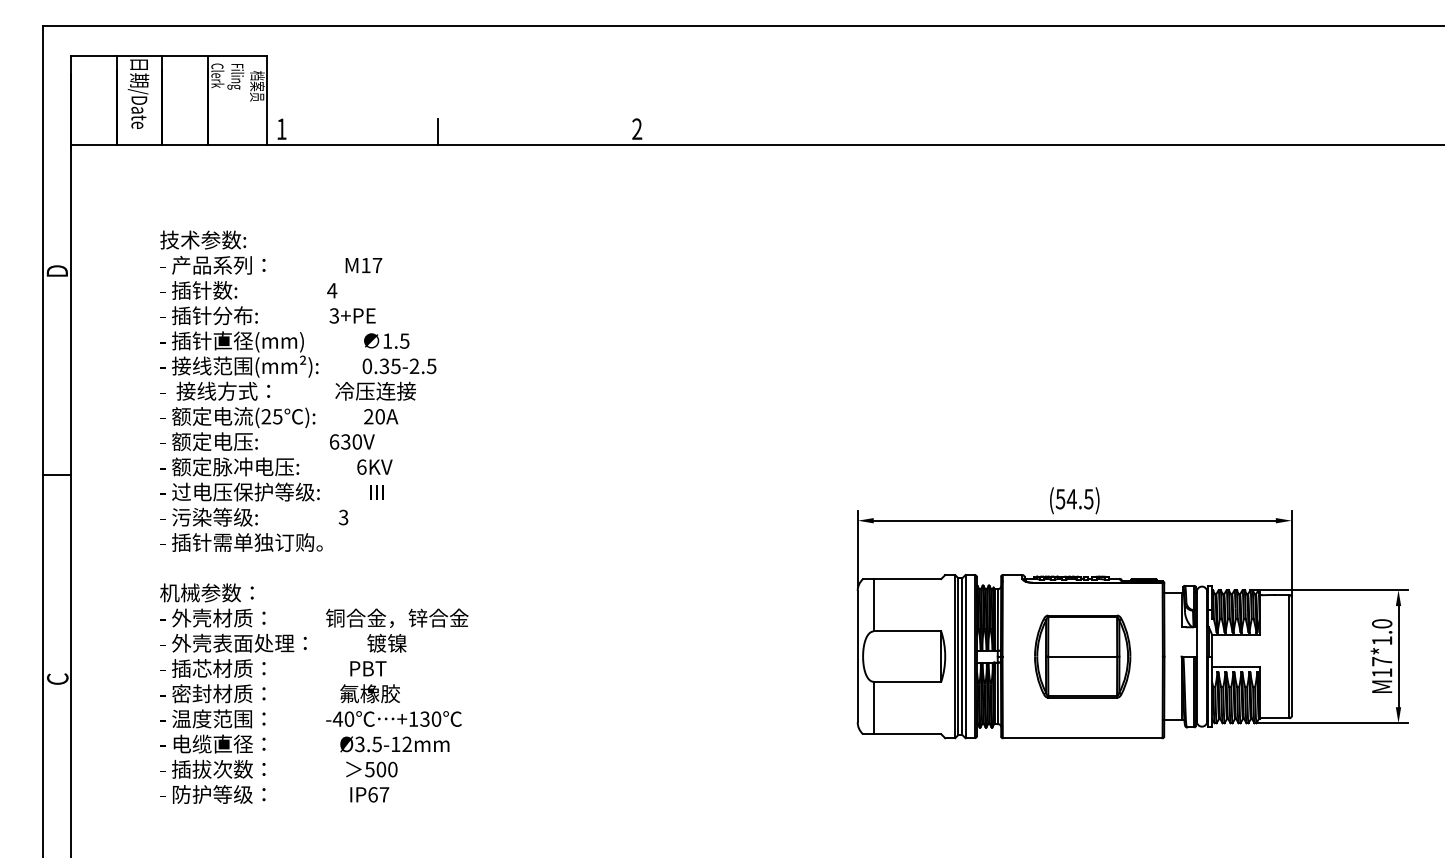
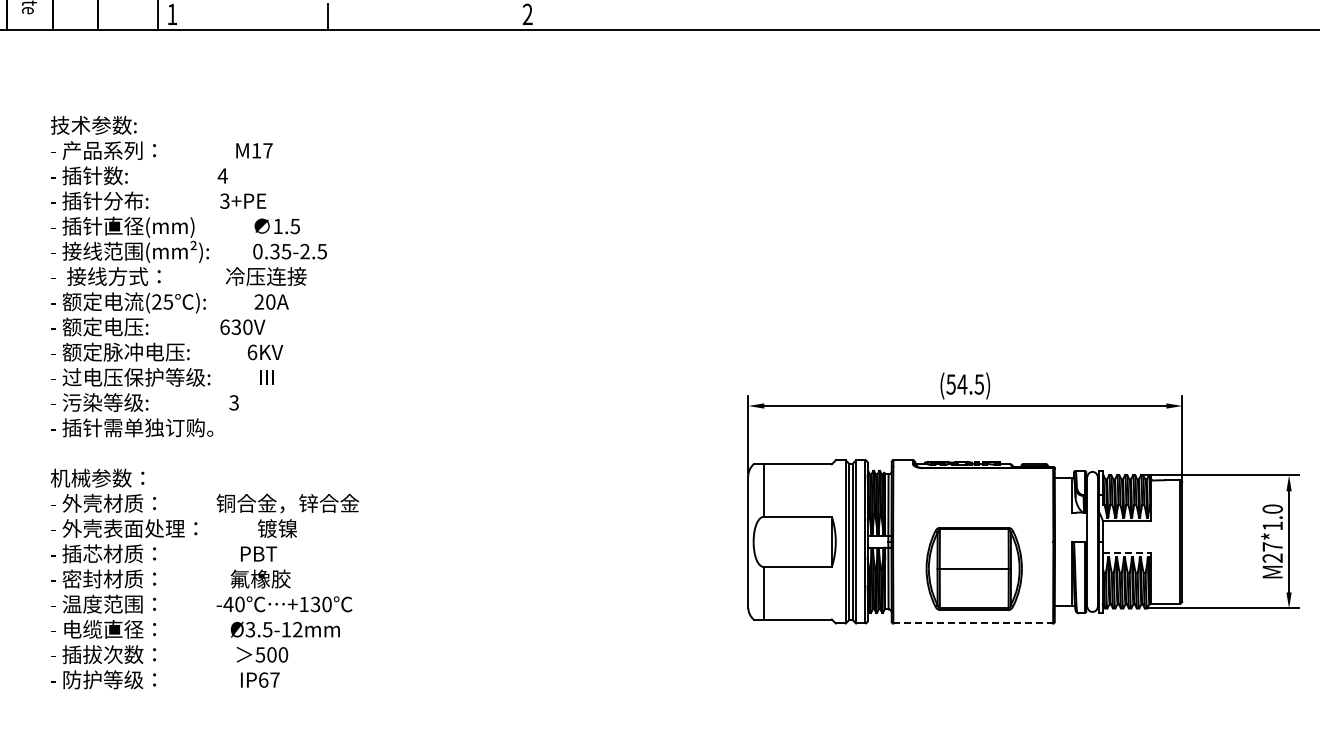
part: (1082, 656) -> (974, 568), moved
line: (1236, 667) -> (1127, 552), solid -> dashed
text: (1382, 672) -> (1273, 557), M17*1.0 -> M27*1.0
line: (1082, 738) -> (973, 623), solid -> dashed

